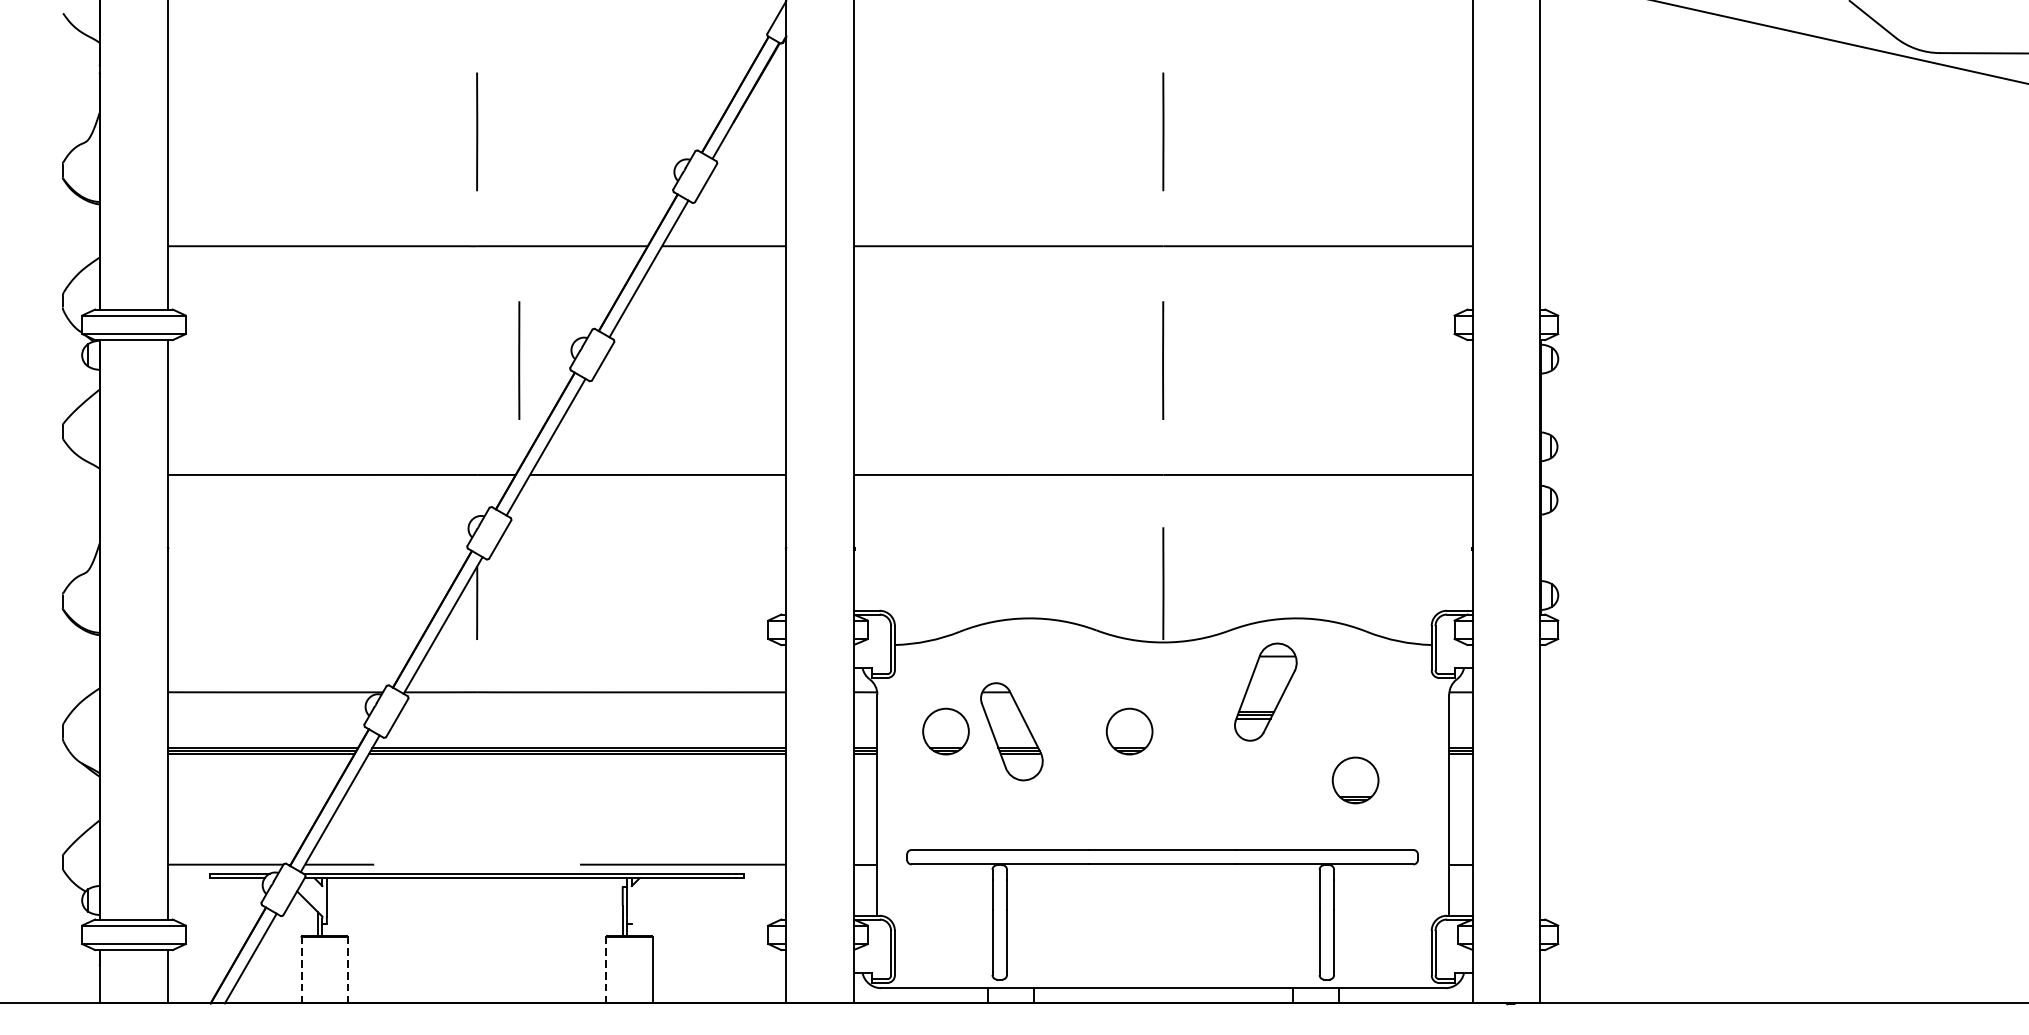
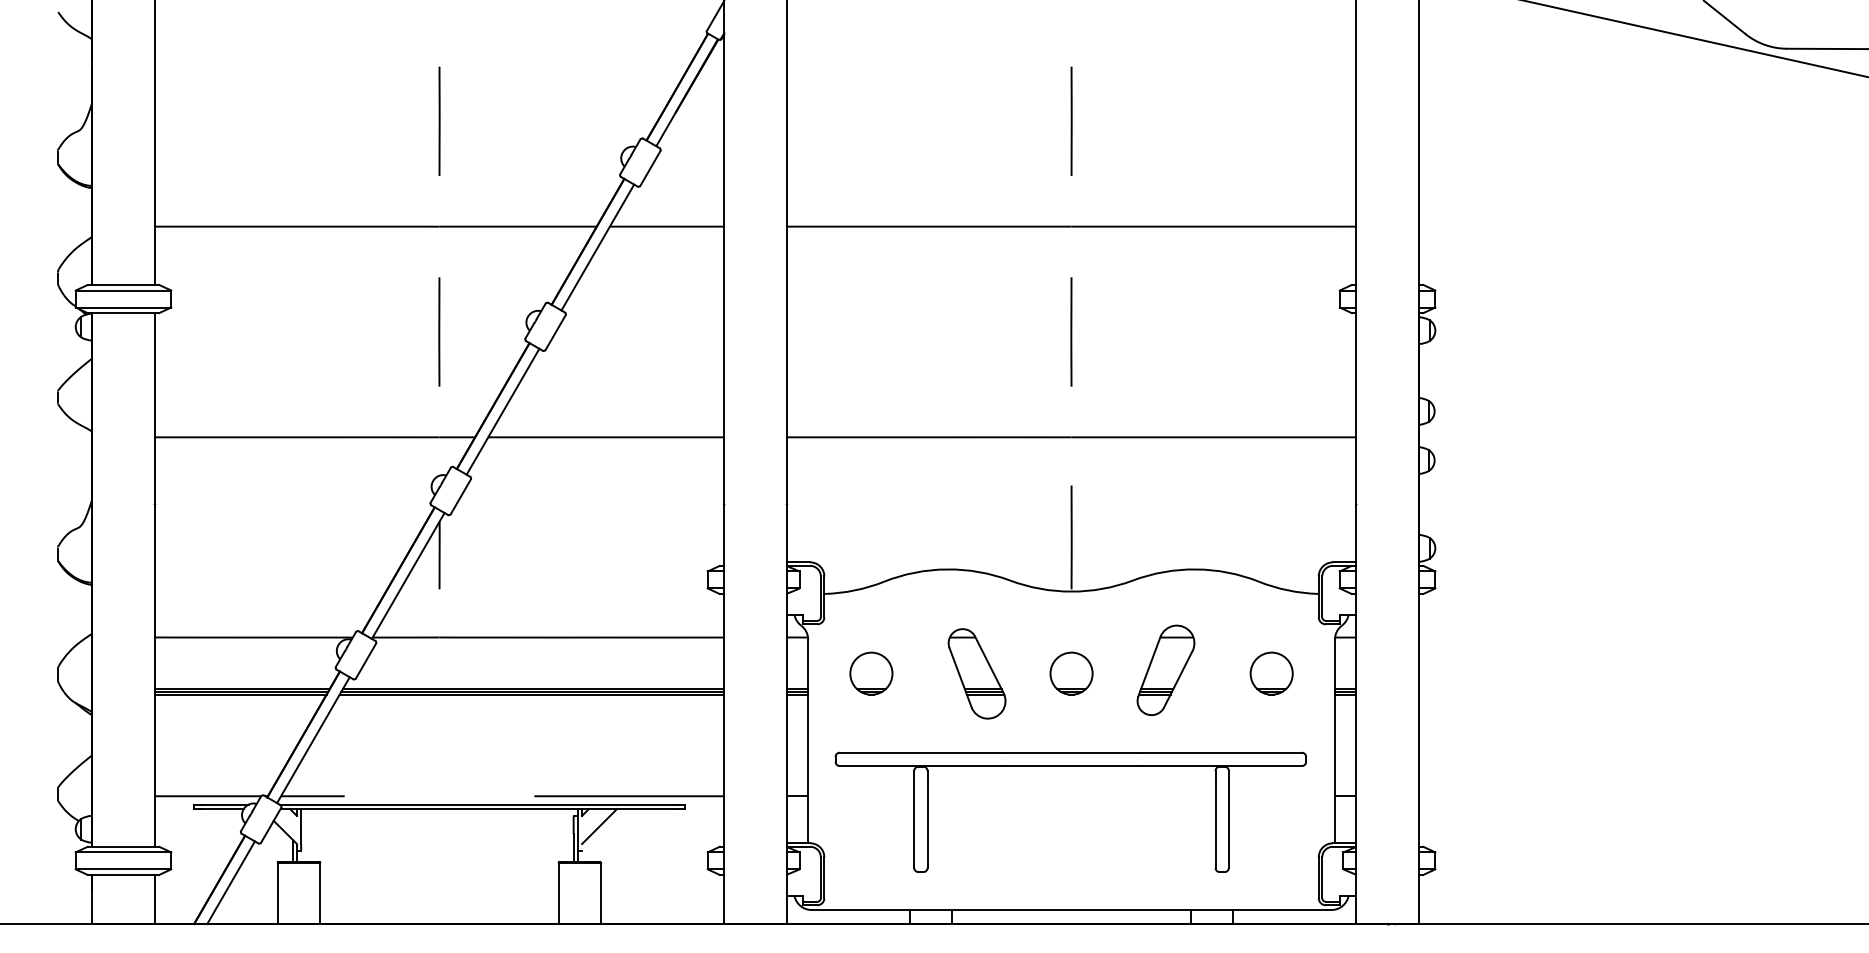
line: (519, 360) -> (439, 331), moved
part: (1265, 691) -> (1165, 669), moved
part: (1011, 731) -> (976, 673), moved
part: (1129, 731) -> (1071, 673), moved
part: (1355, 780) -> (1271, 673), moved
part: (1162, 864) -> (1070, 766), moved
line: (650, 897) -> (599, 826), added
line: (301, 970) -> (277, 893), dashed -> solid
line: (347, 970) -> (320, 893), dashed -> solid
line: (606, 970) -> (558, 893), dashed -> solid

